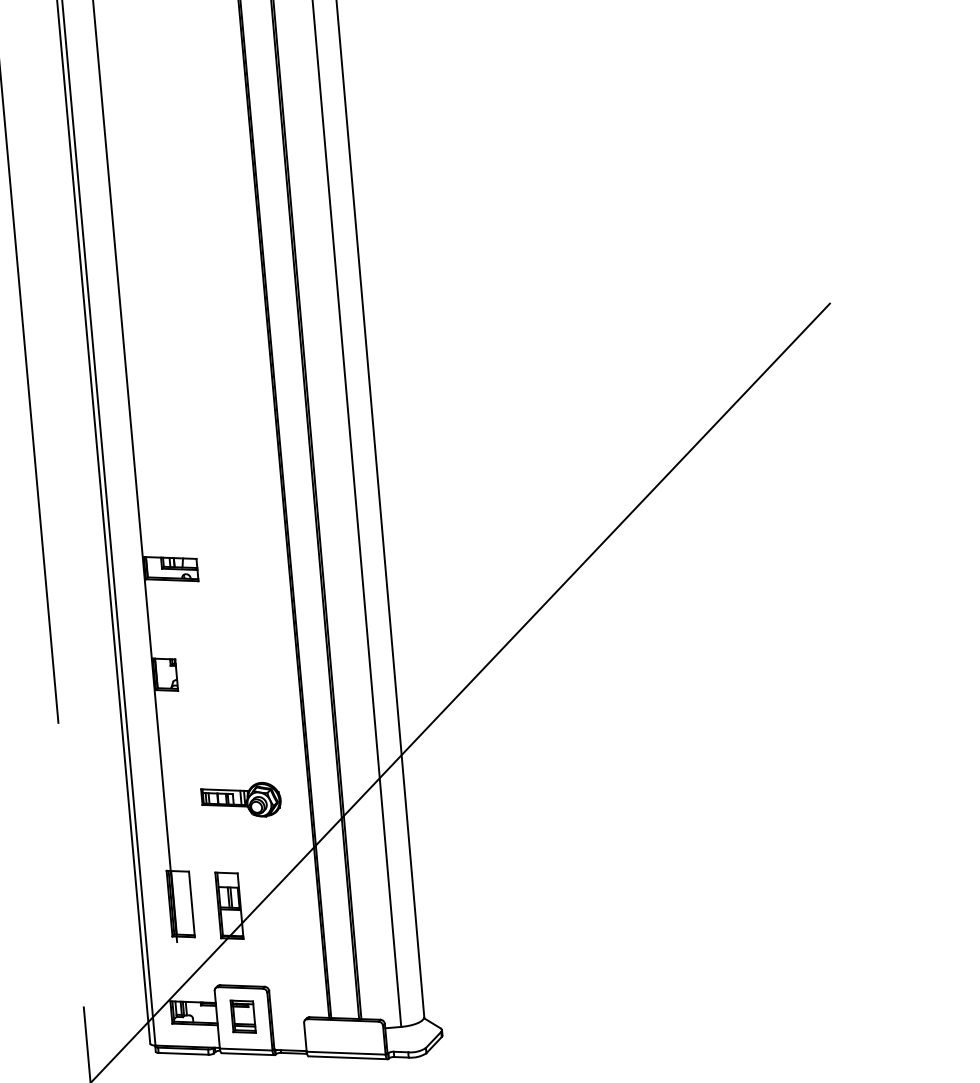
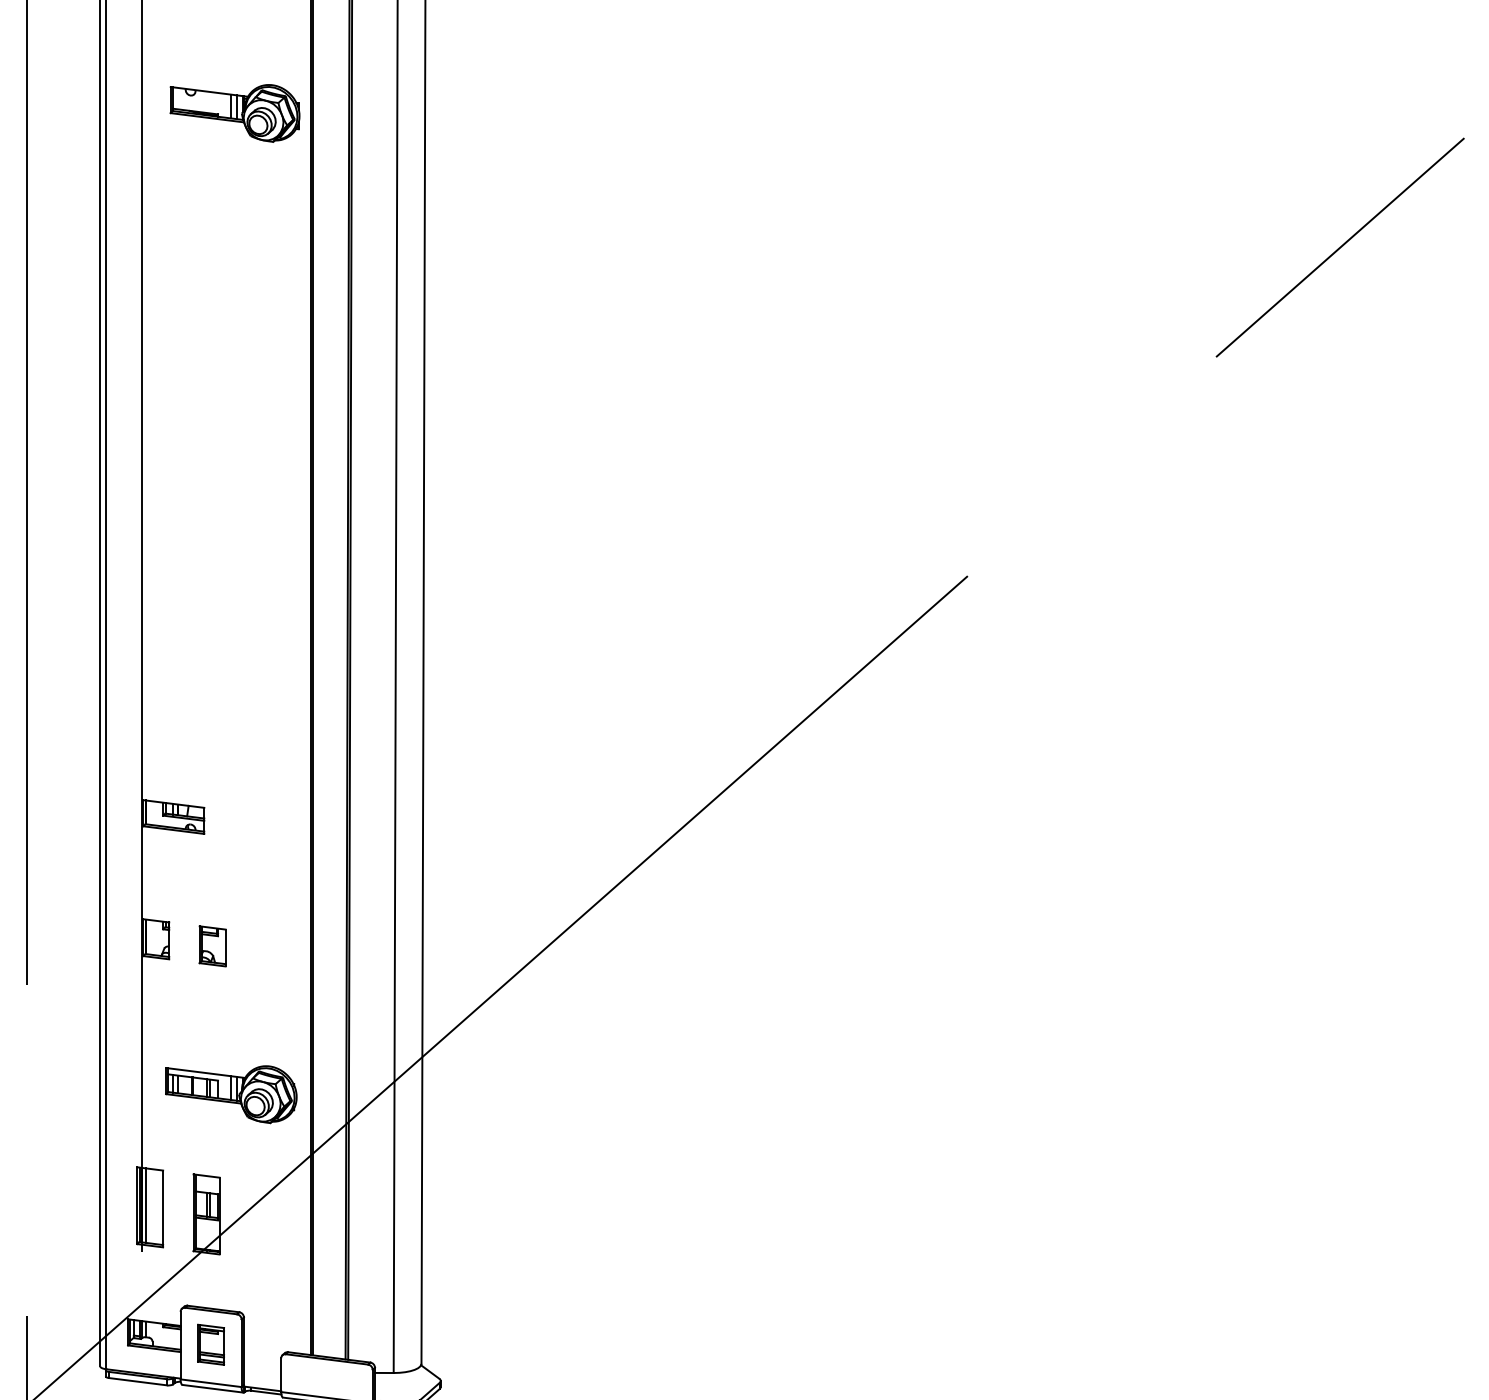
part: (214, 676) -> (212, 946), added
part: (241, 801) -> (231, 1094), size x1.43
line: (176, 902) -> (145, 1205), added

